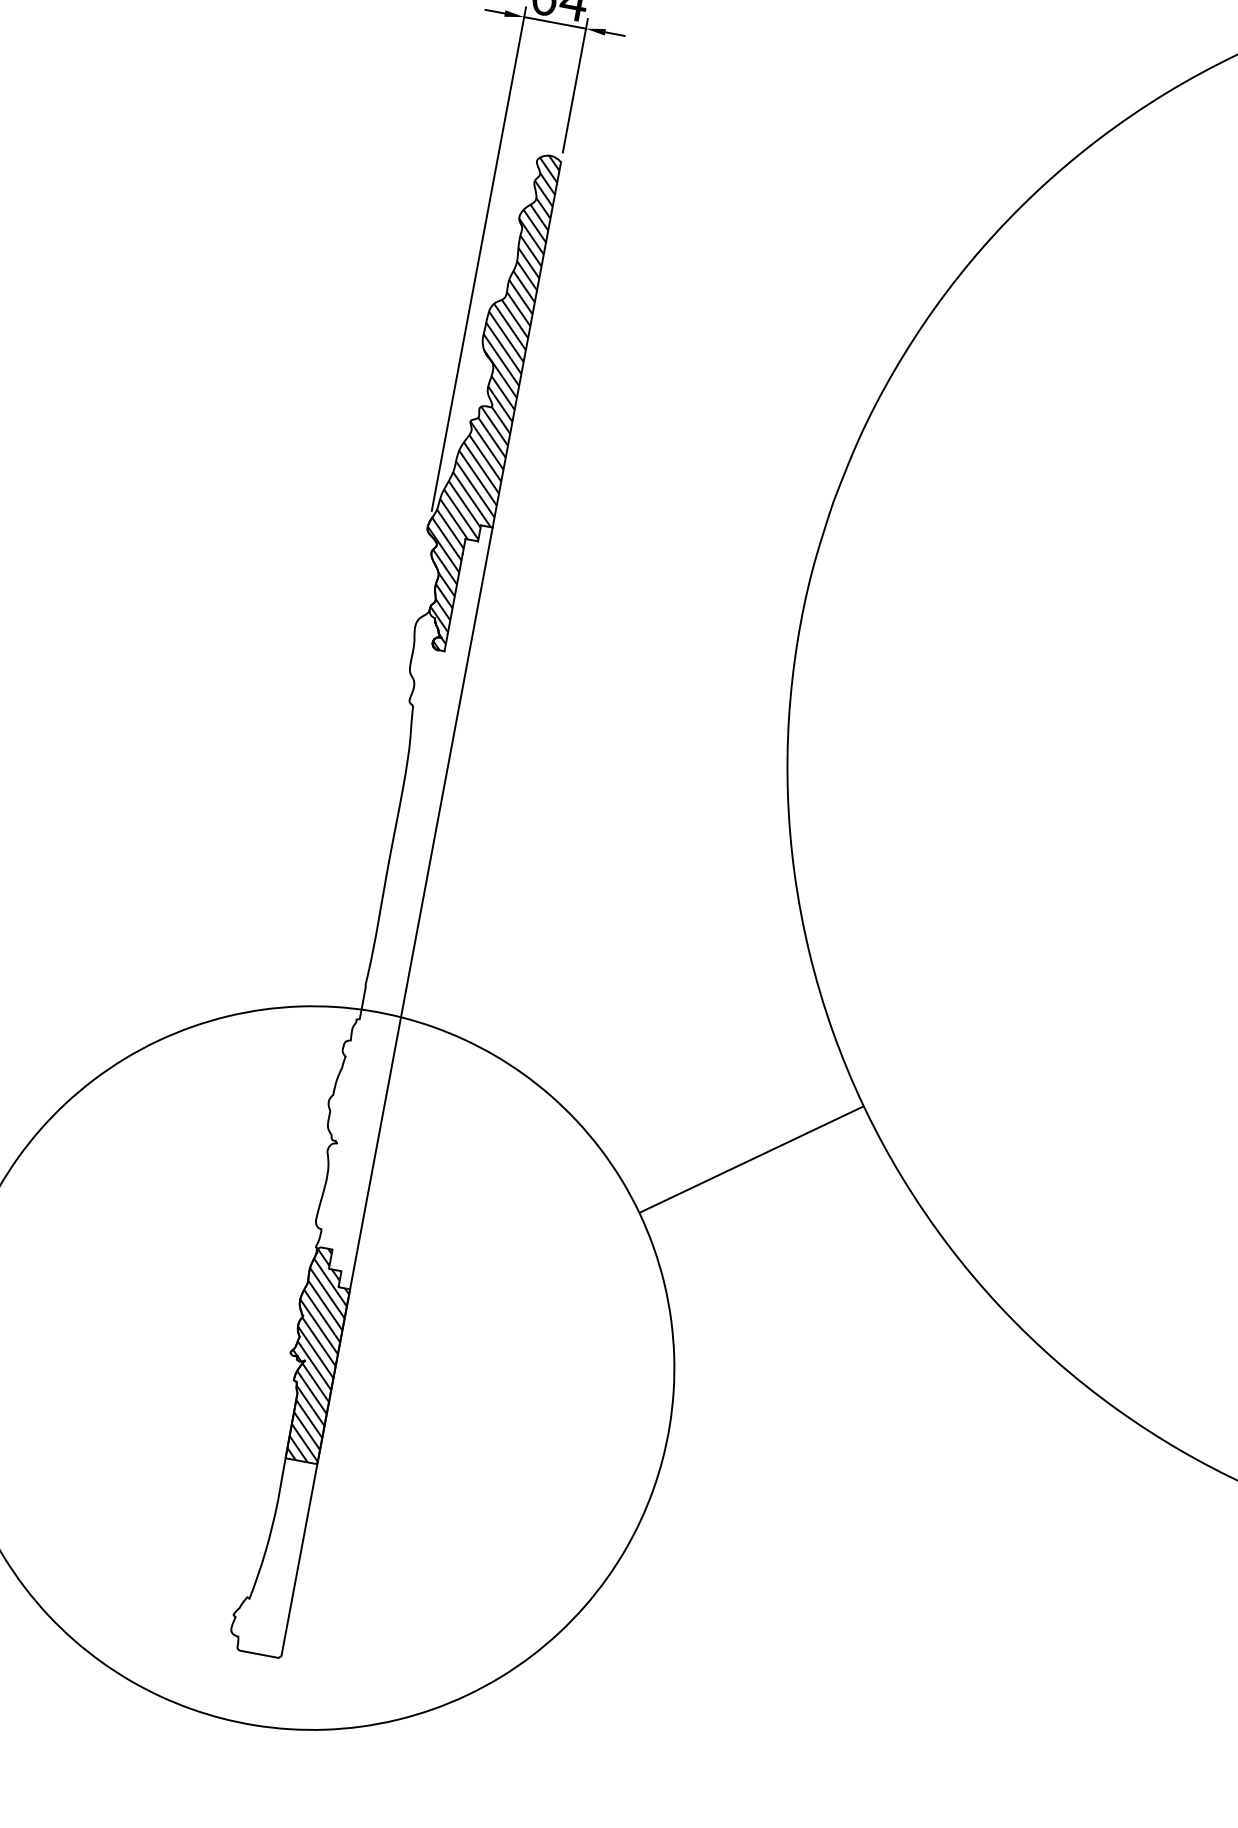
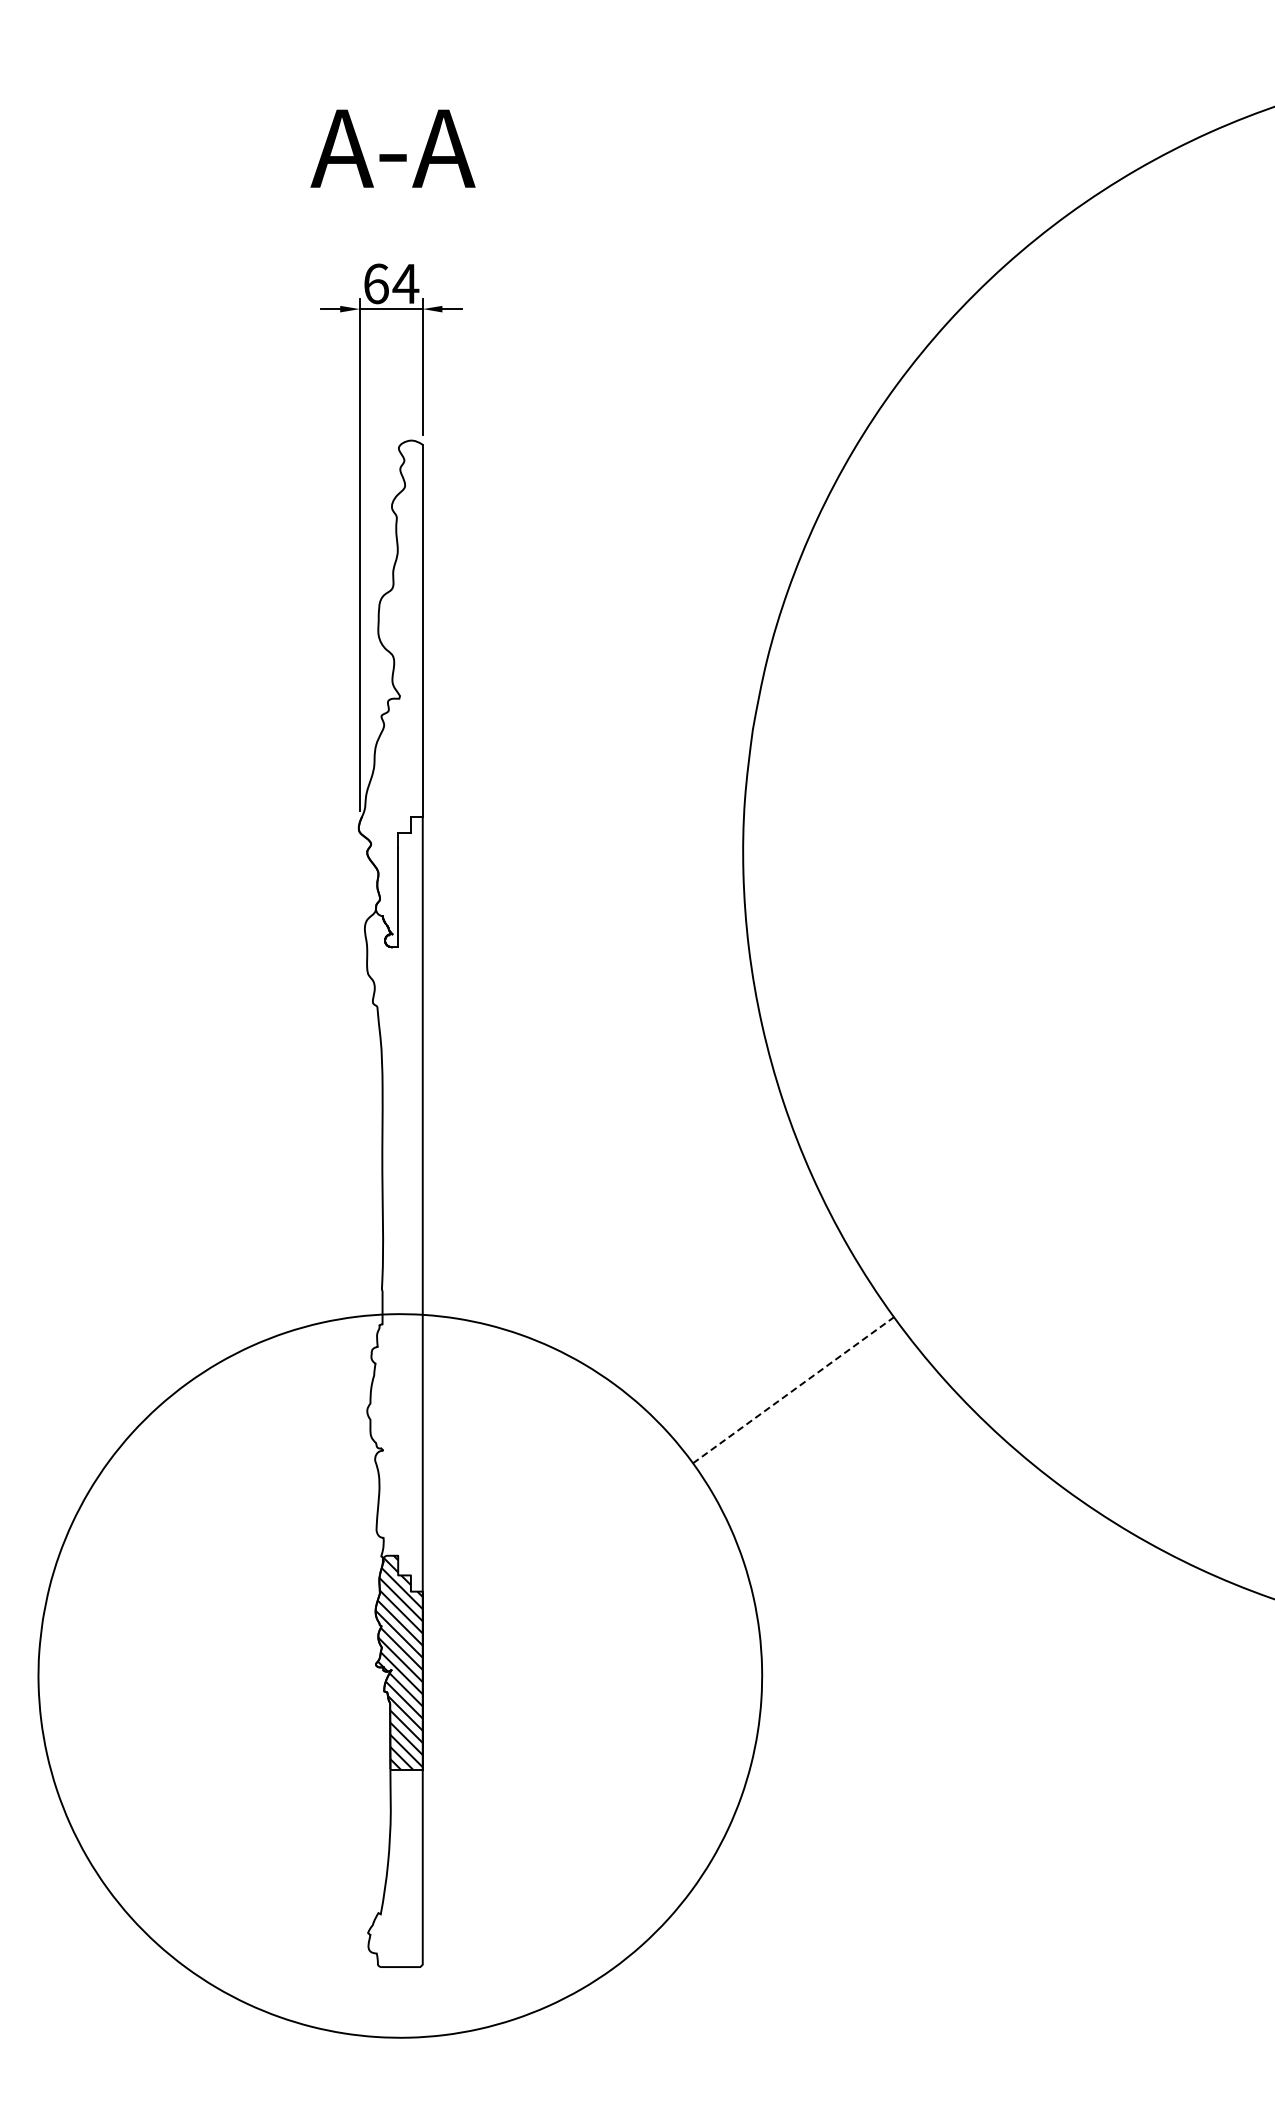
hatch: (483, 400) -> (390, 693), removed
line: (751, 1158) -> (793, 1389), solid -> dashed

